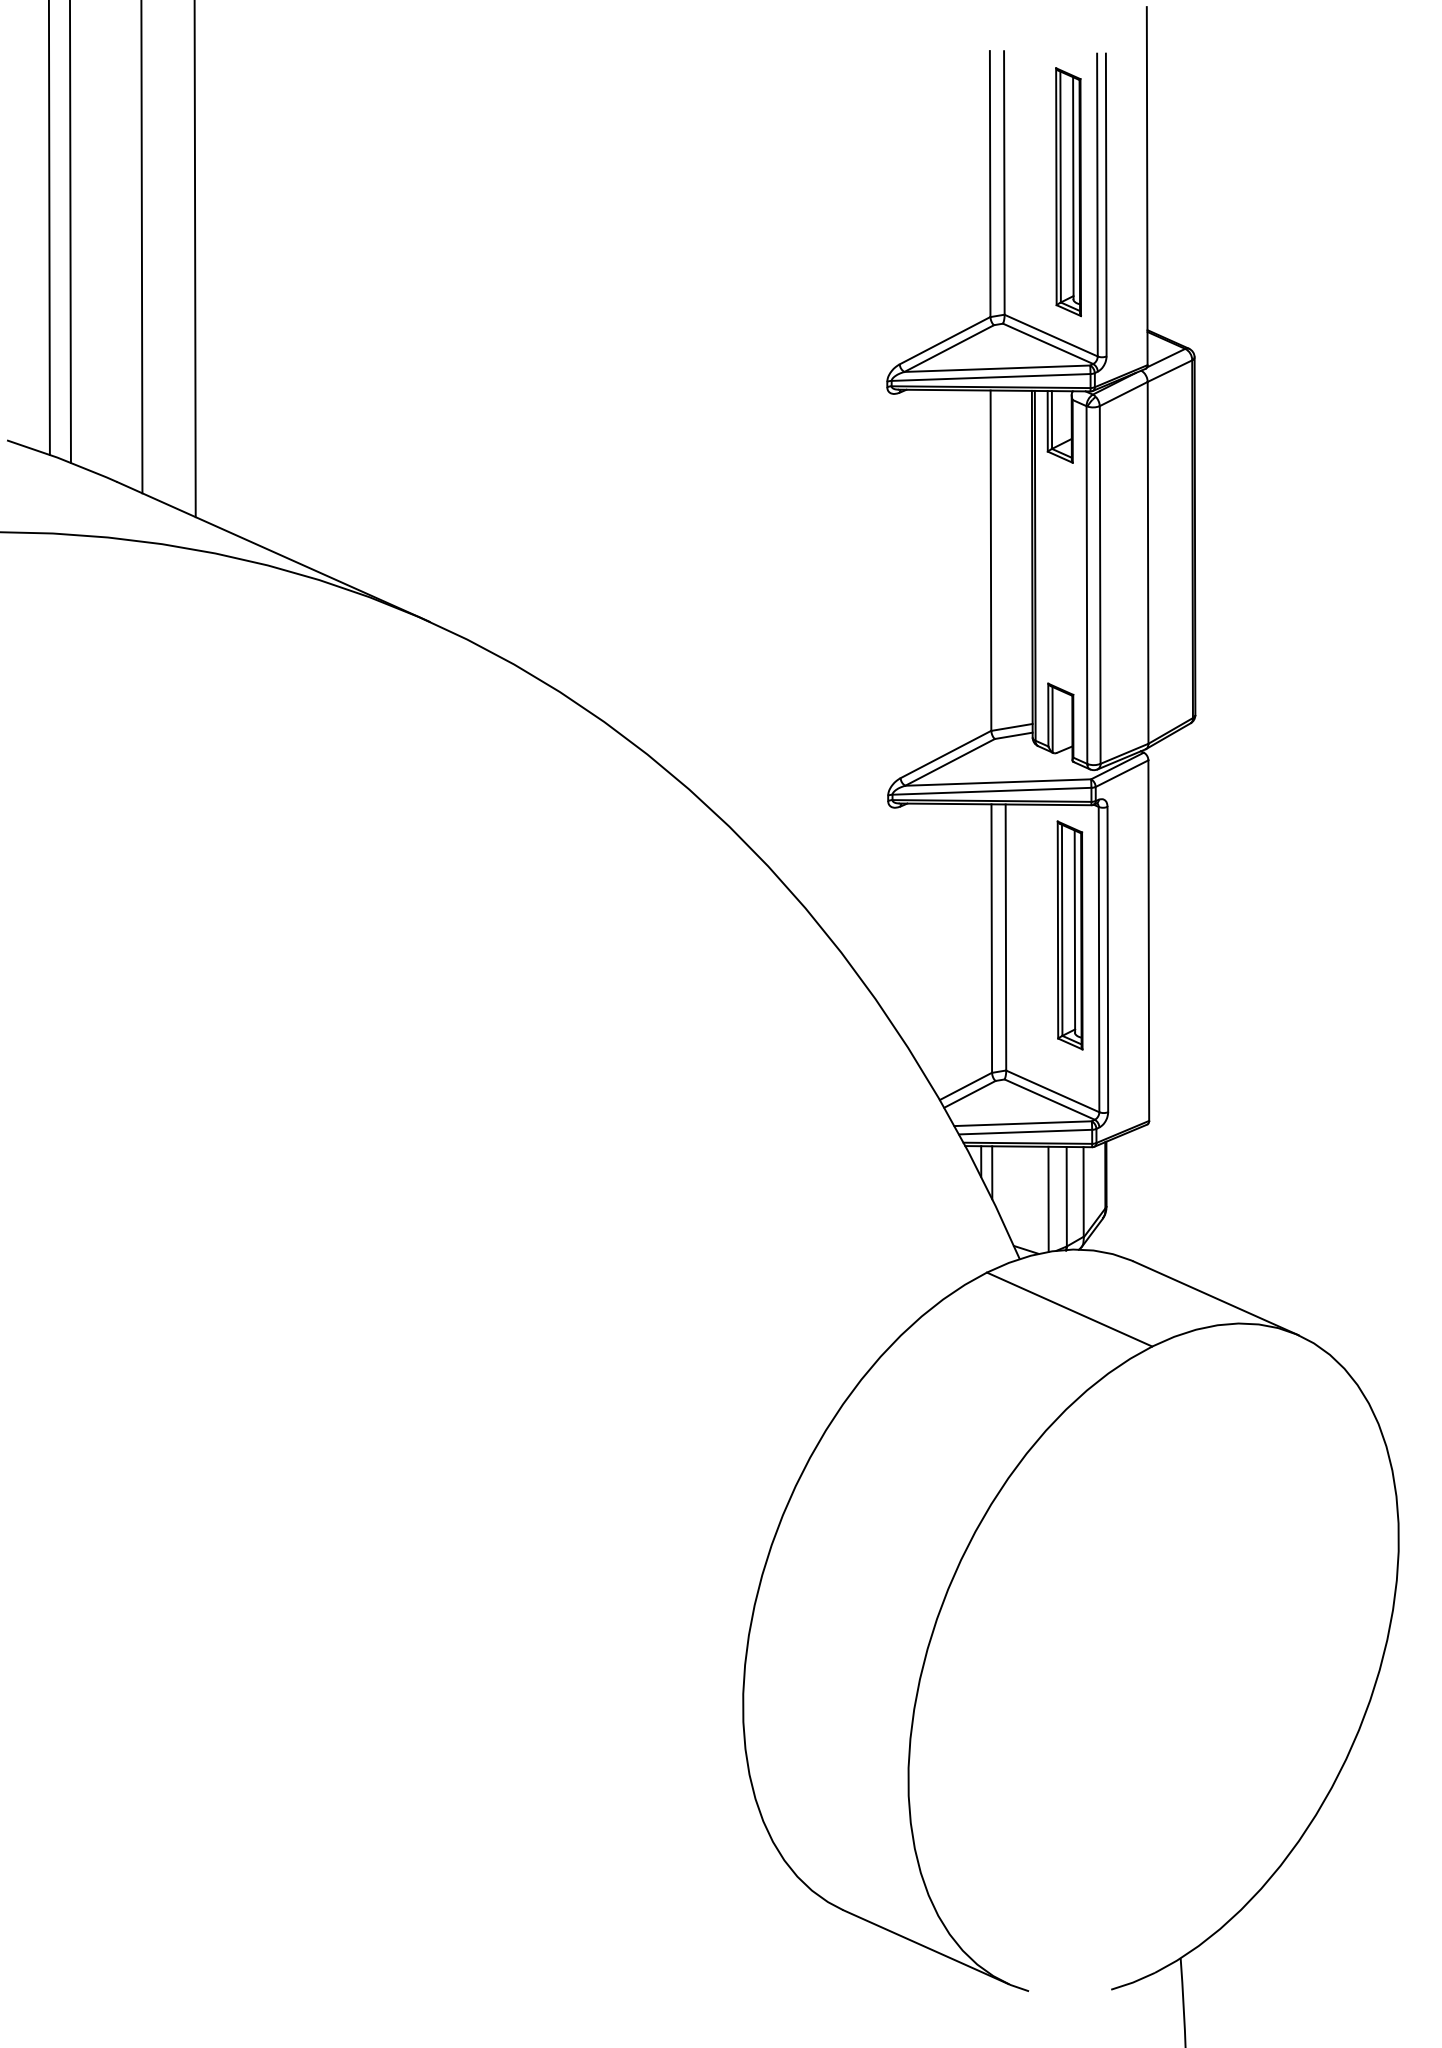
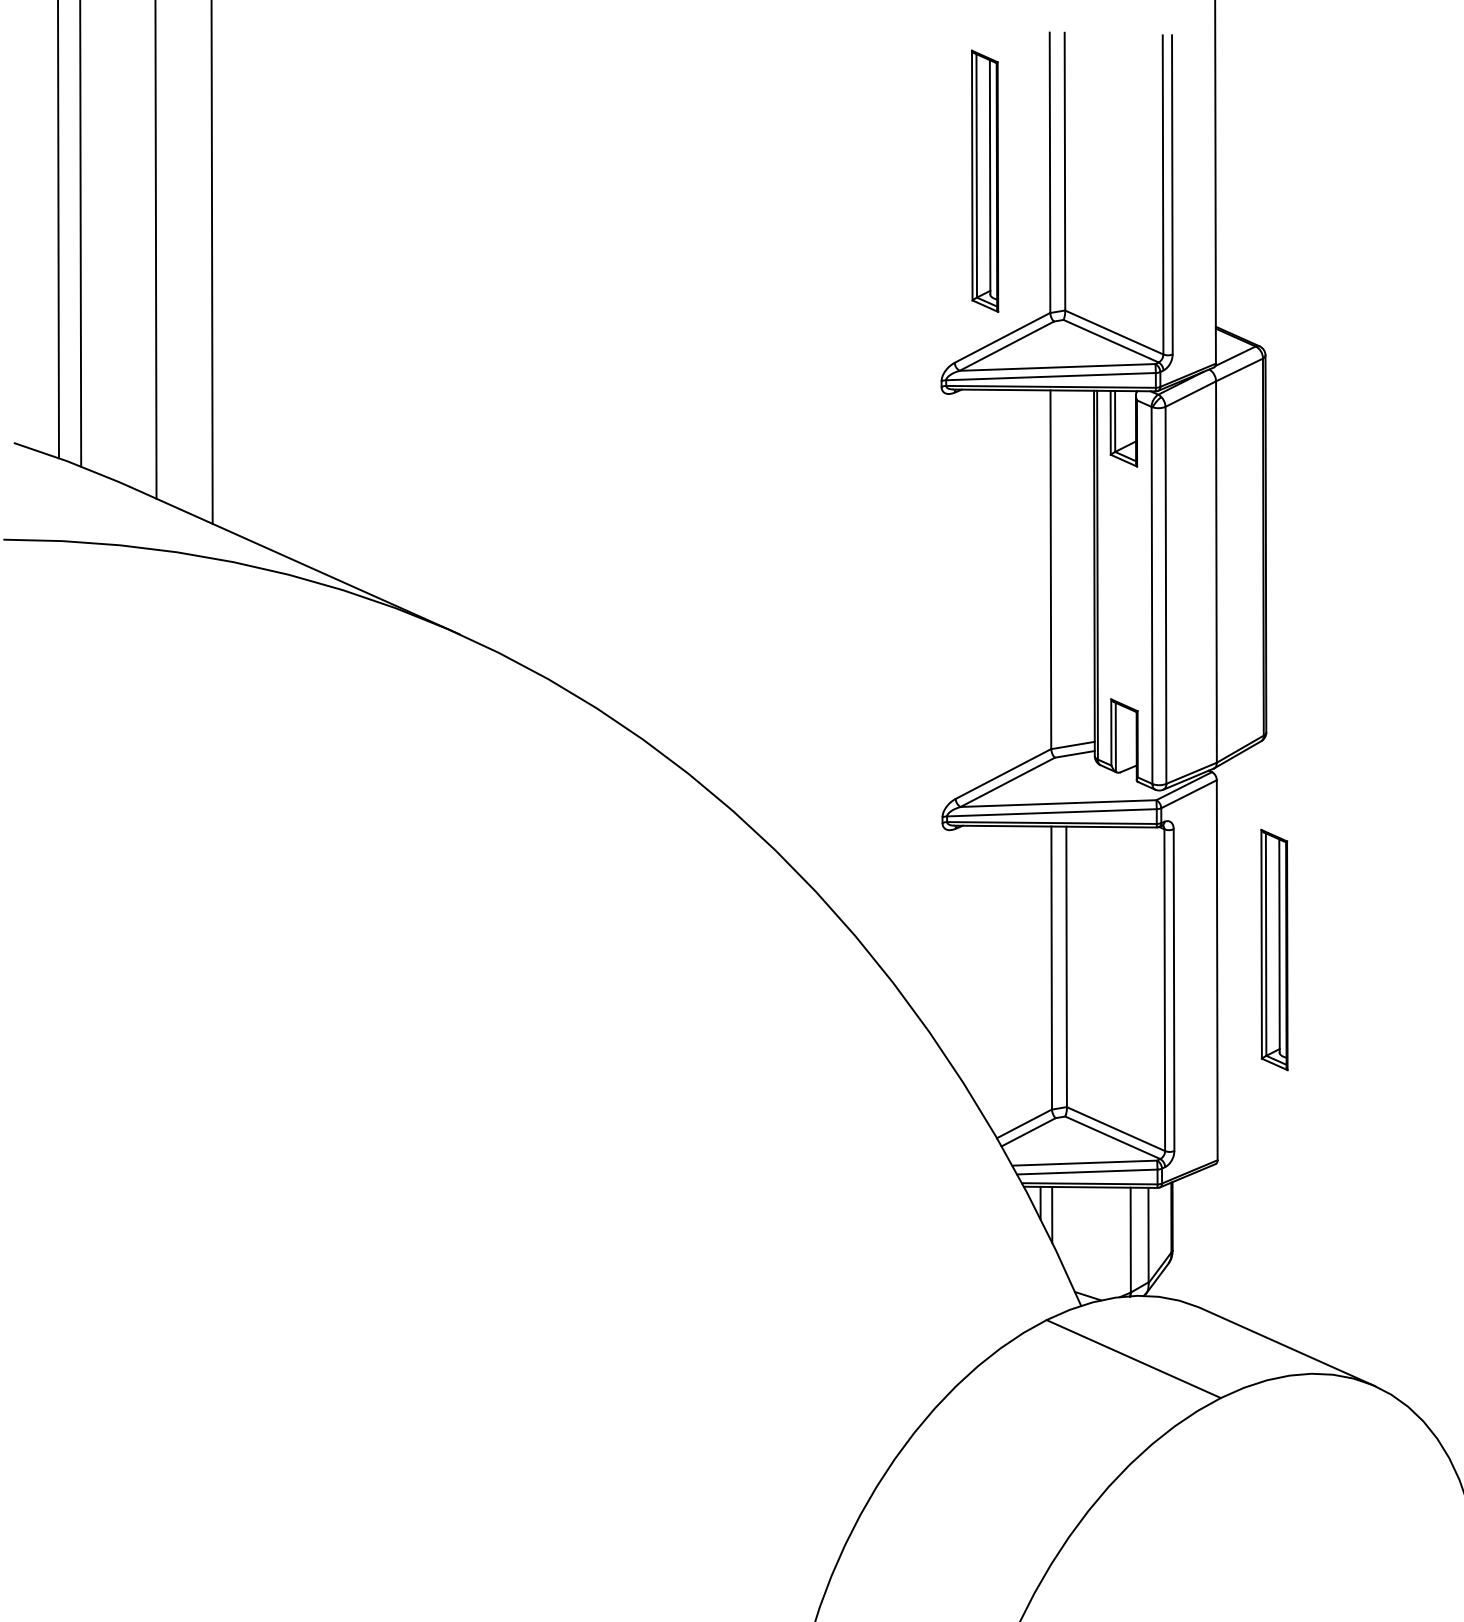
part: (1068, 192) -> (985, 181), moved
part: (1069, 935) -> (1273, 950), moved
line: (1048, 1198) -> (1111, 1242), removed

